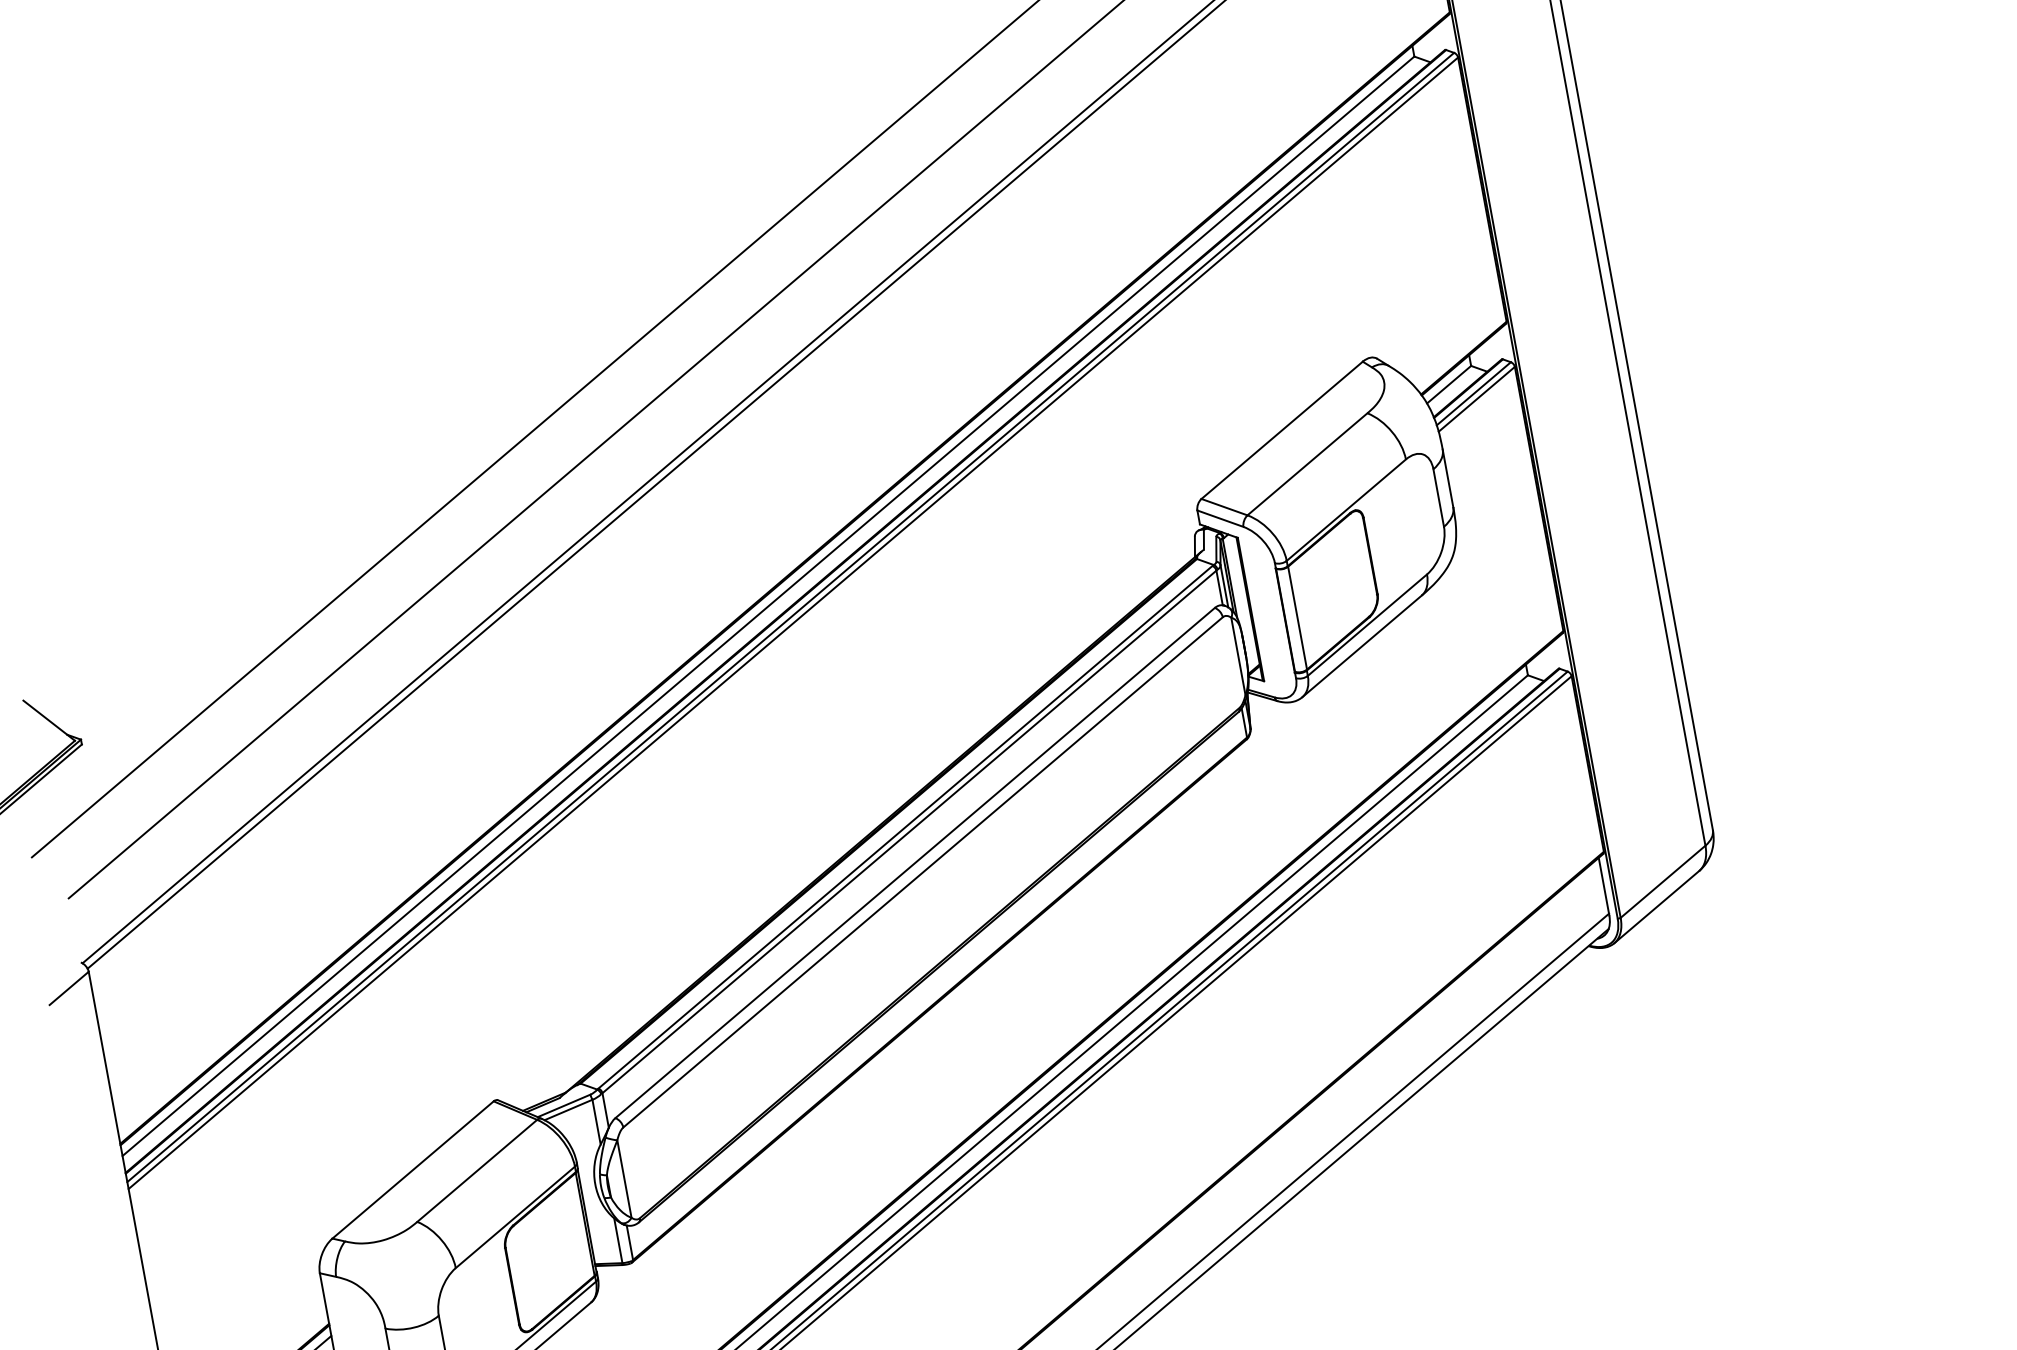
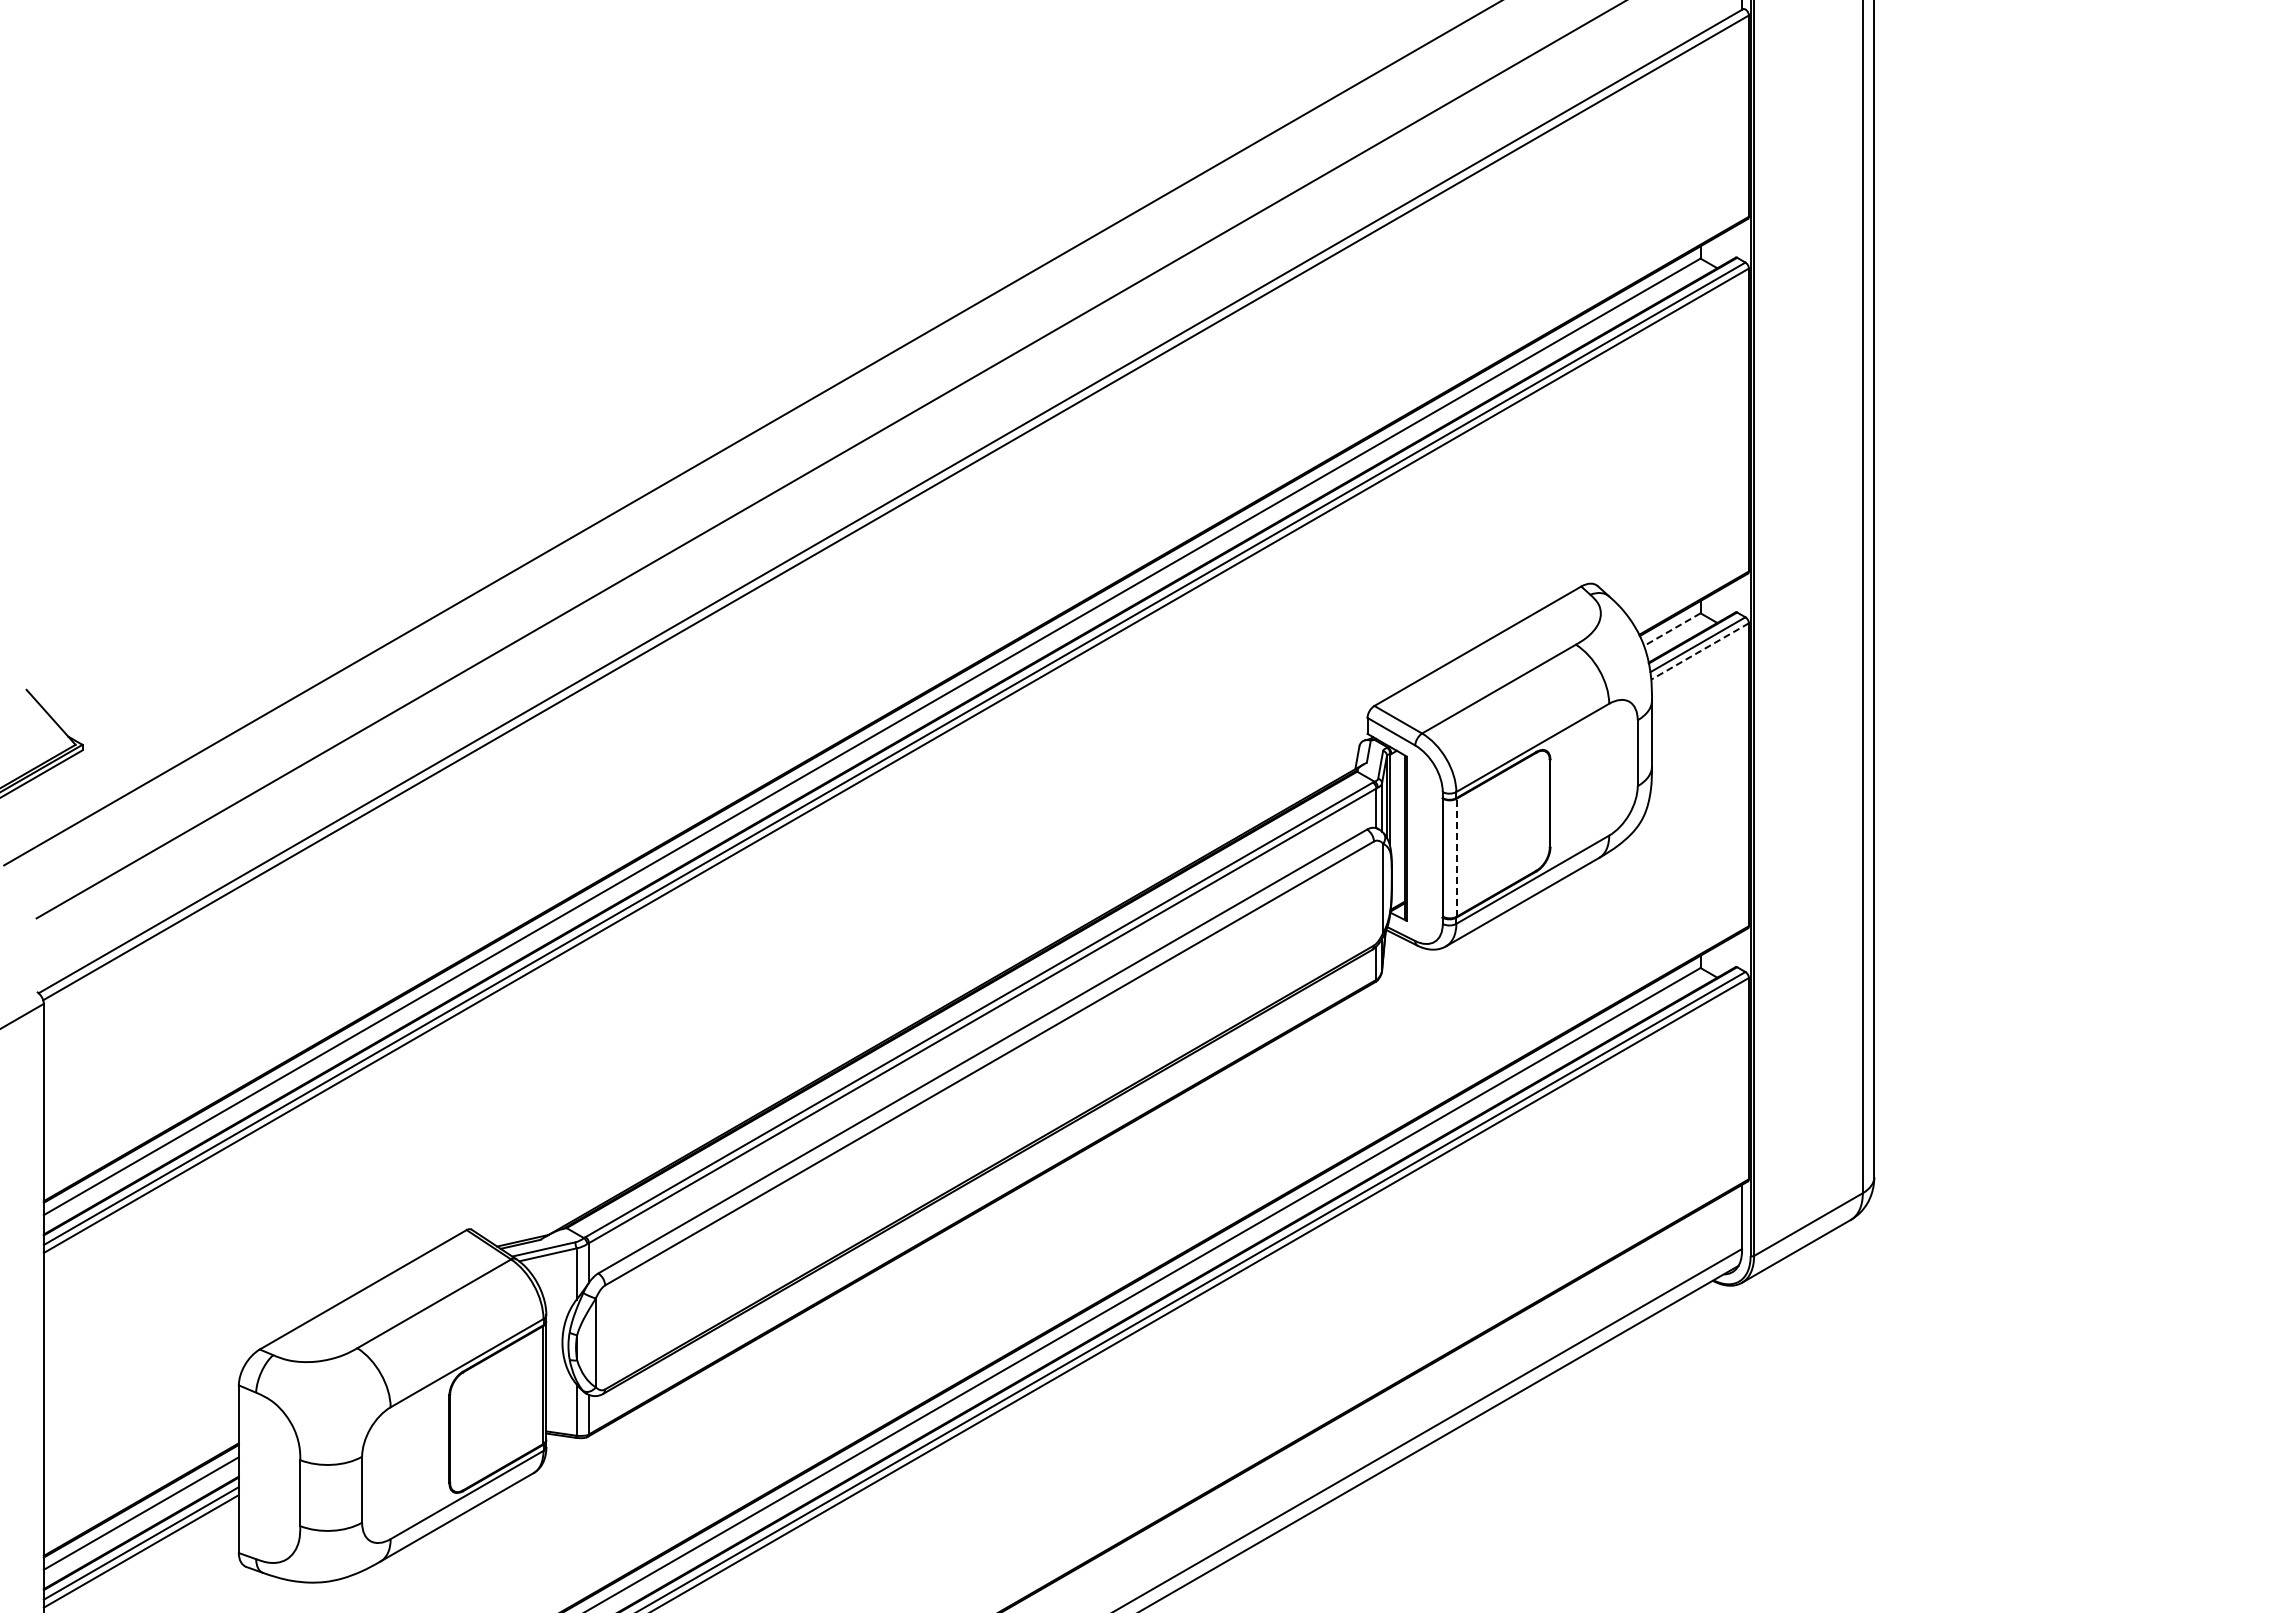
line: (1449, 384) -> (1672, 629), solid -> dashed
line: (1476, 399) -> (1699, 651), solid -> dashed
line: (1297, 617) -> (1456, 857), solid -> dashed

